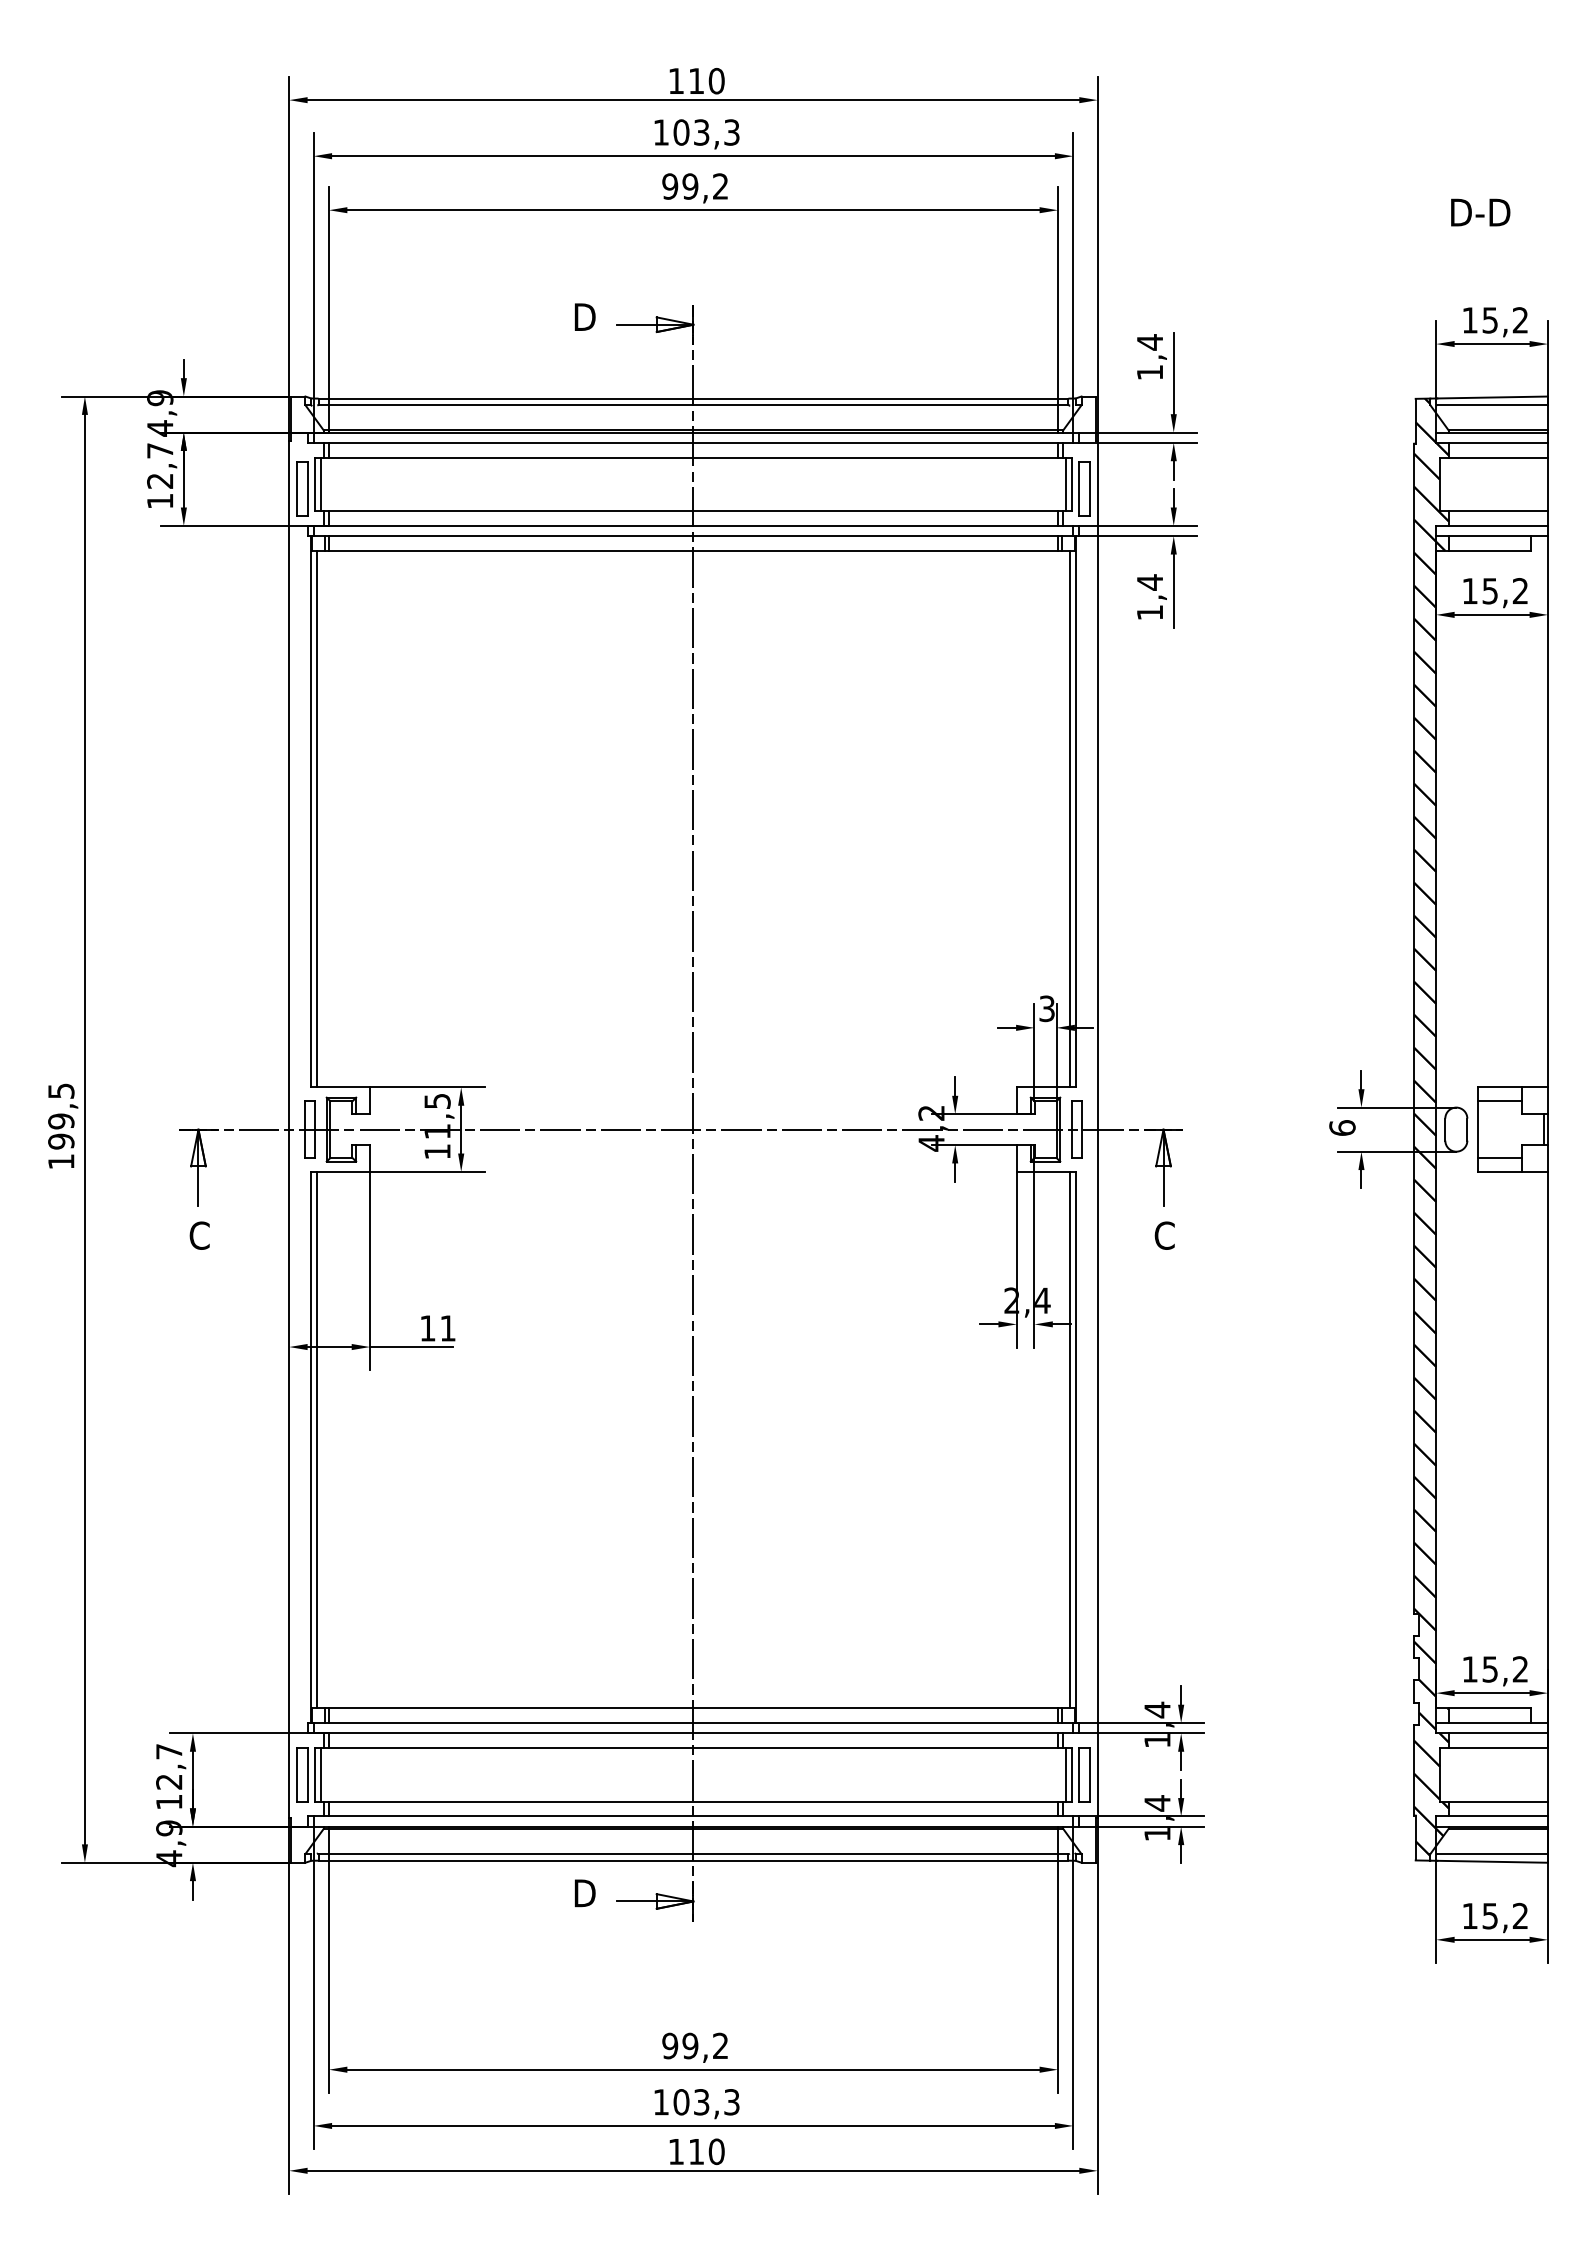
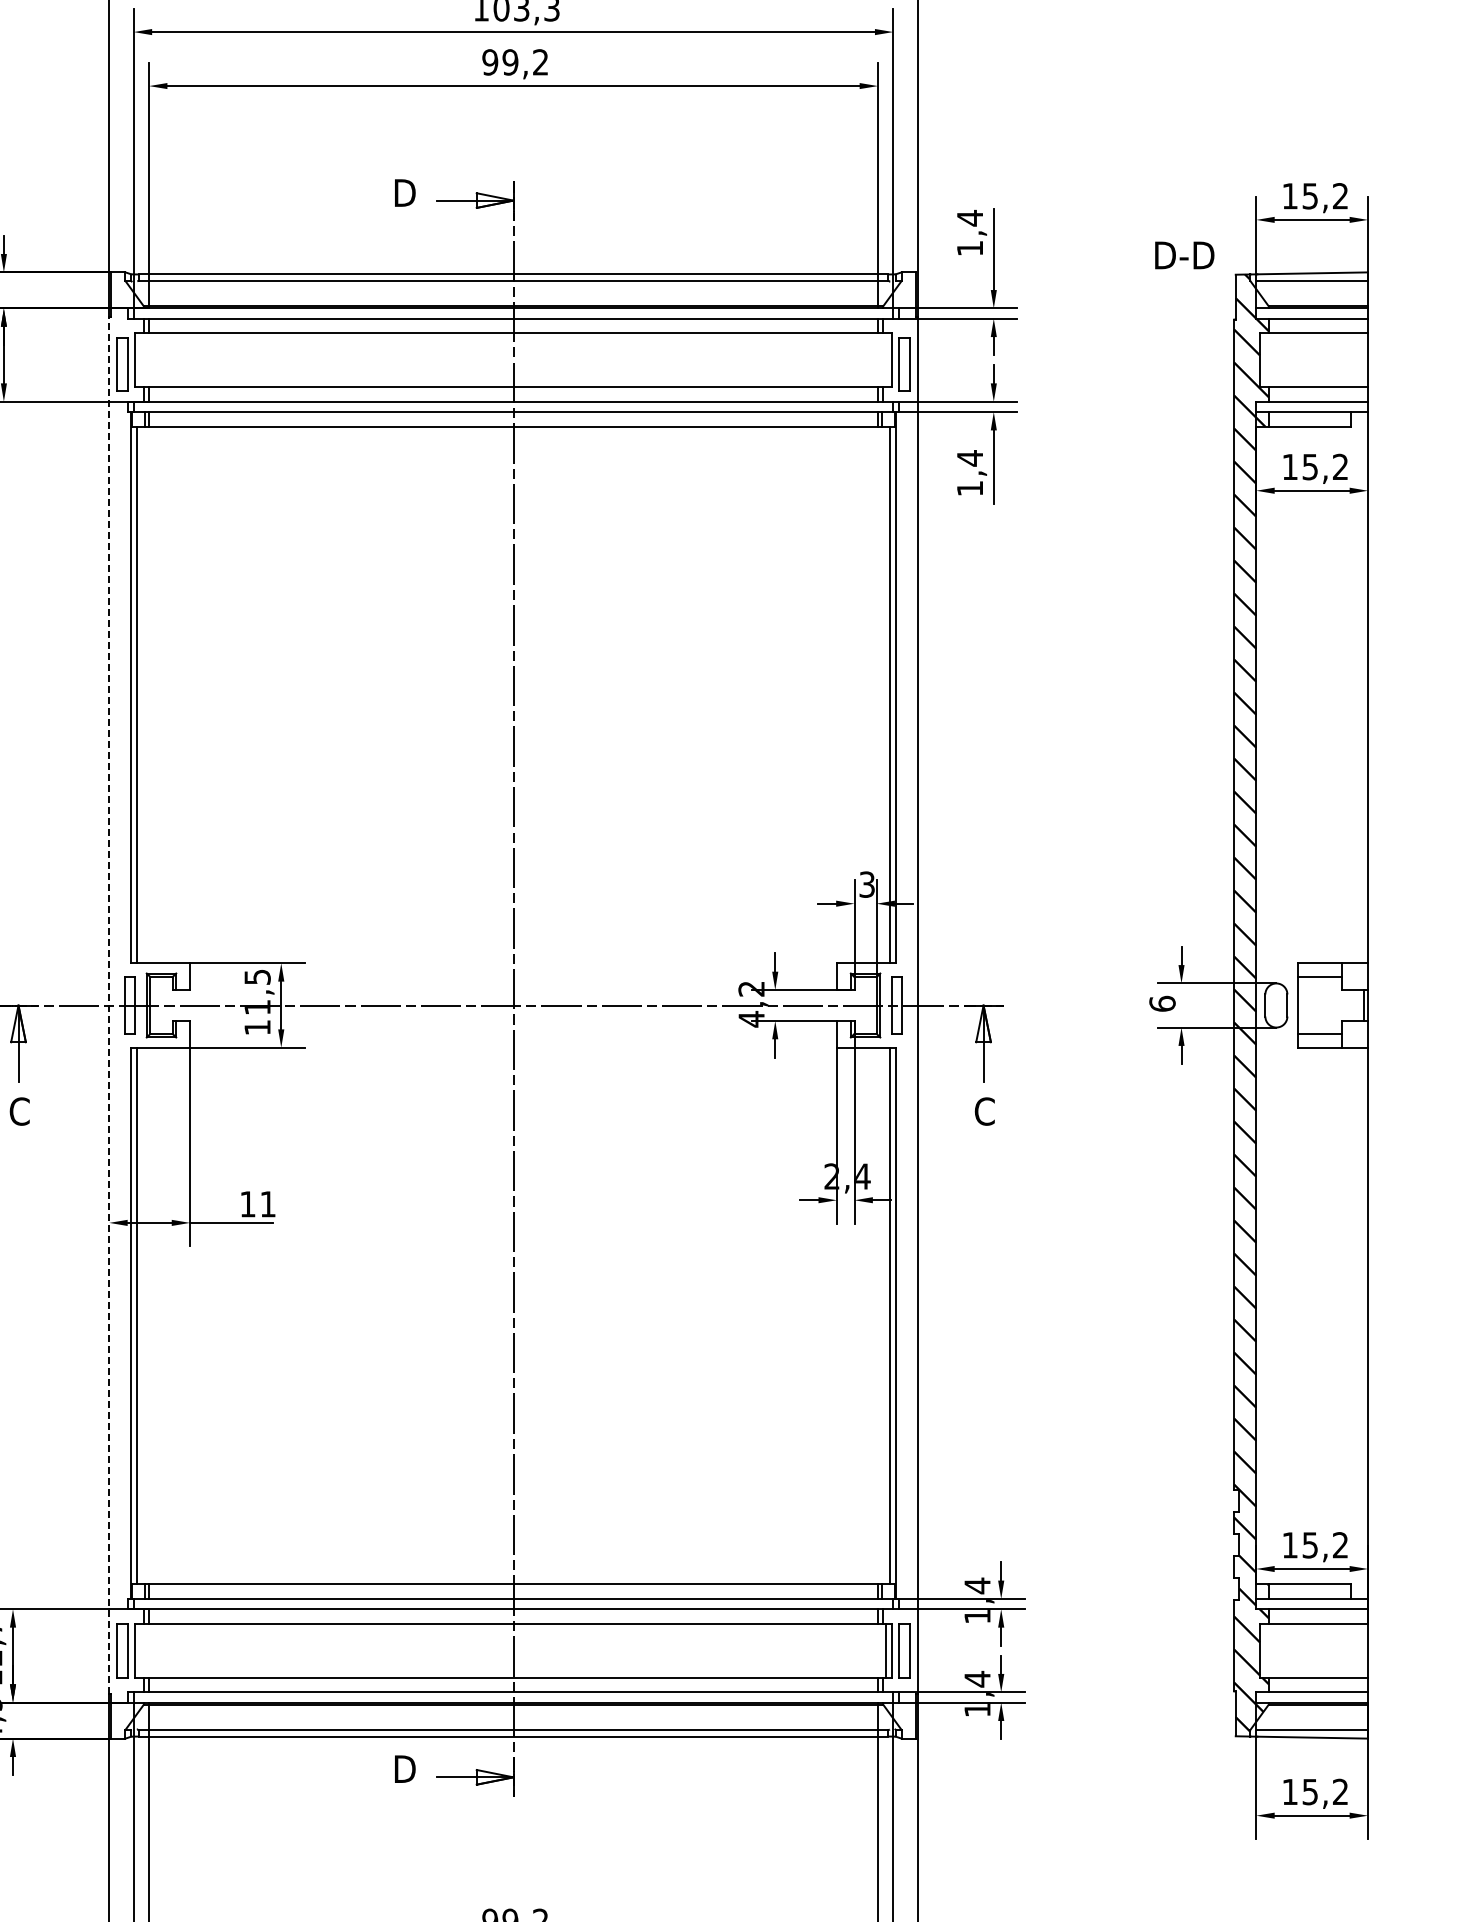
text: (1480, 212) -> (1184, 255), moved
line: (320, 484) -> (140, 360), removed
line: (1066, 484) -> (886, 360), removed
line: (289, 1129) -> (109, 1005), solid -> dashed
line: (320, 1774) -> (140, 1650), removed

